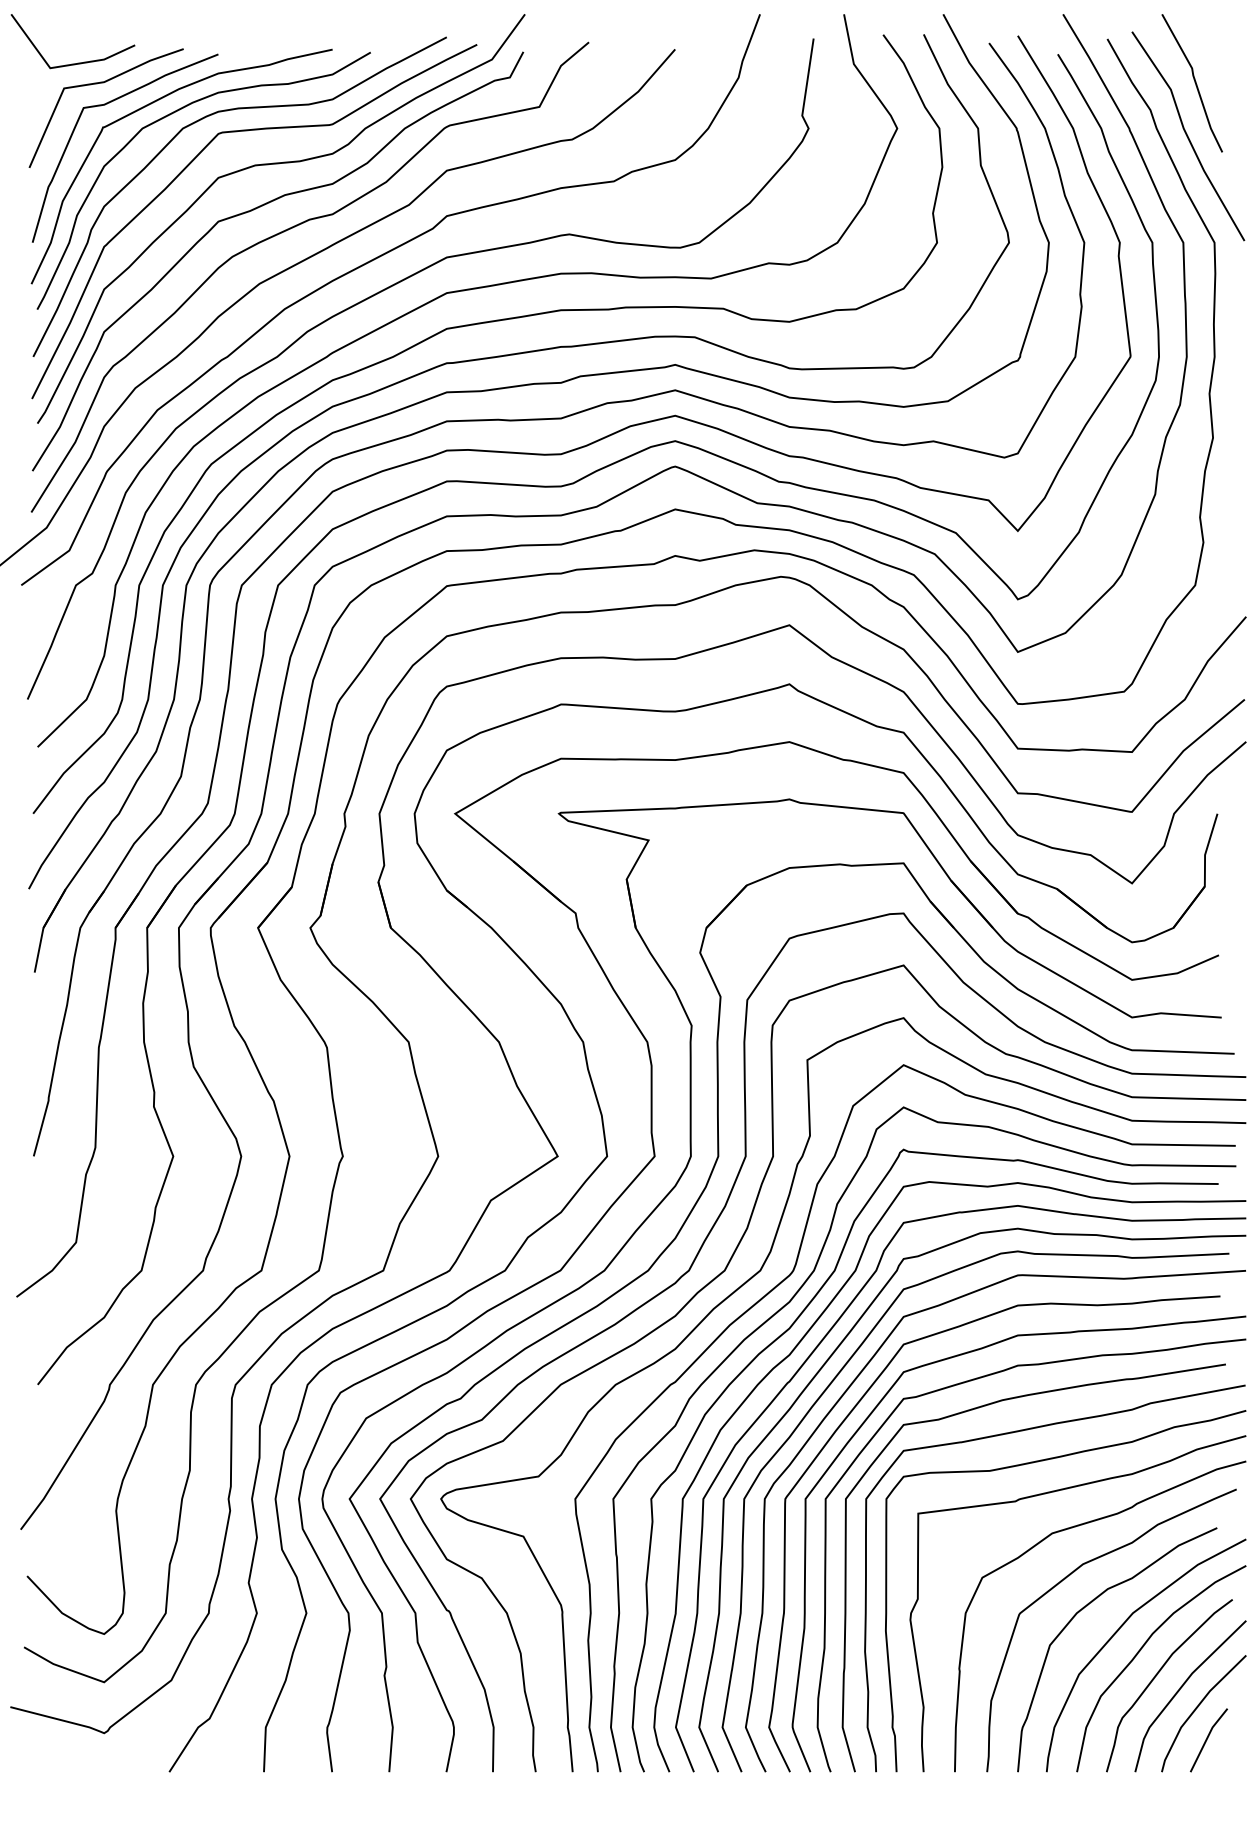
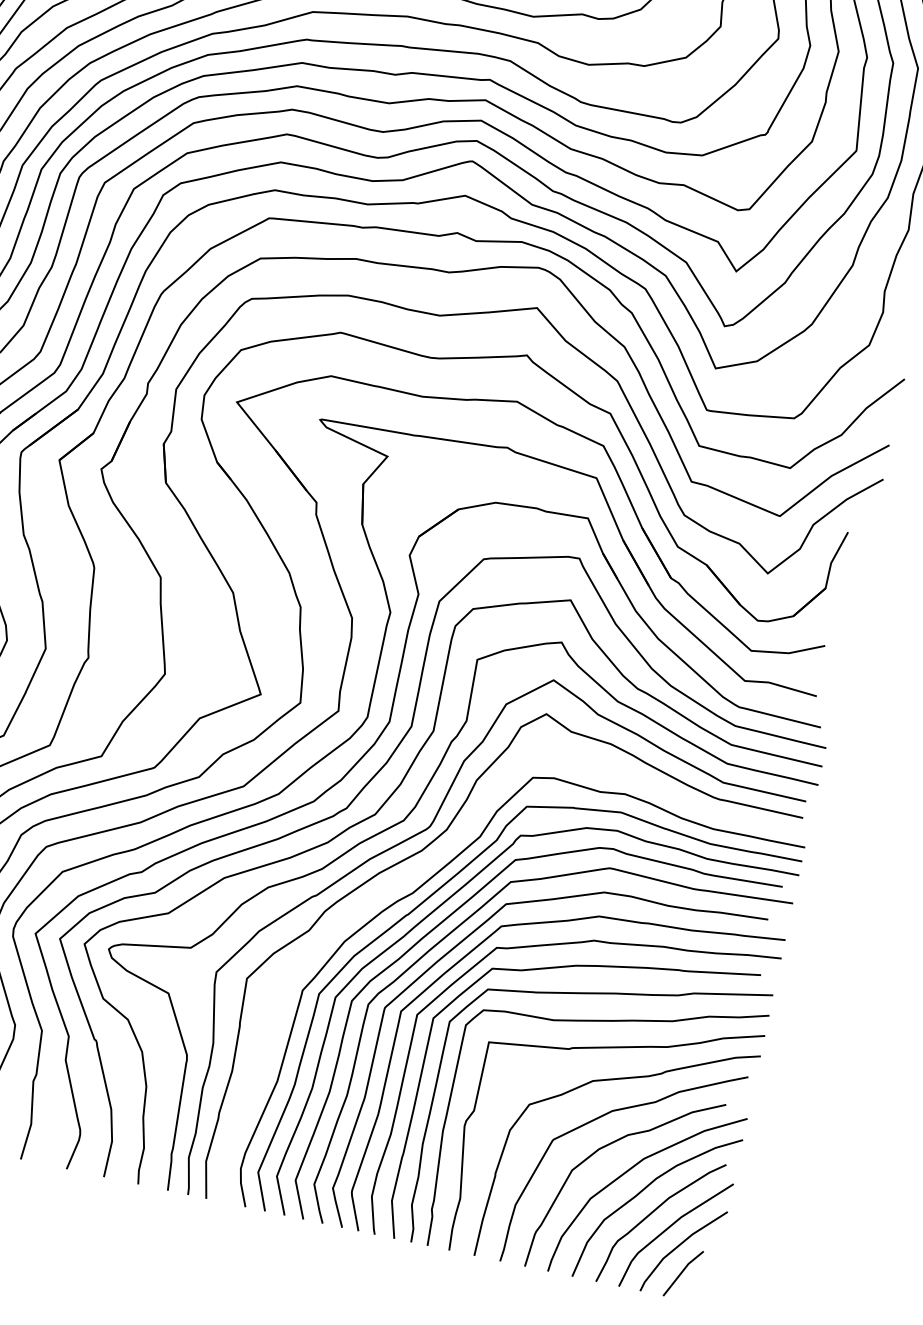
curve: (791, 1327) -> (419, 871), removed

